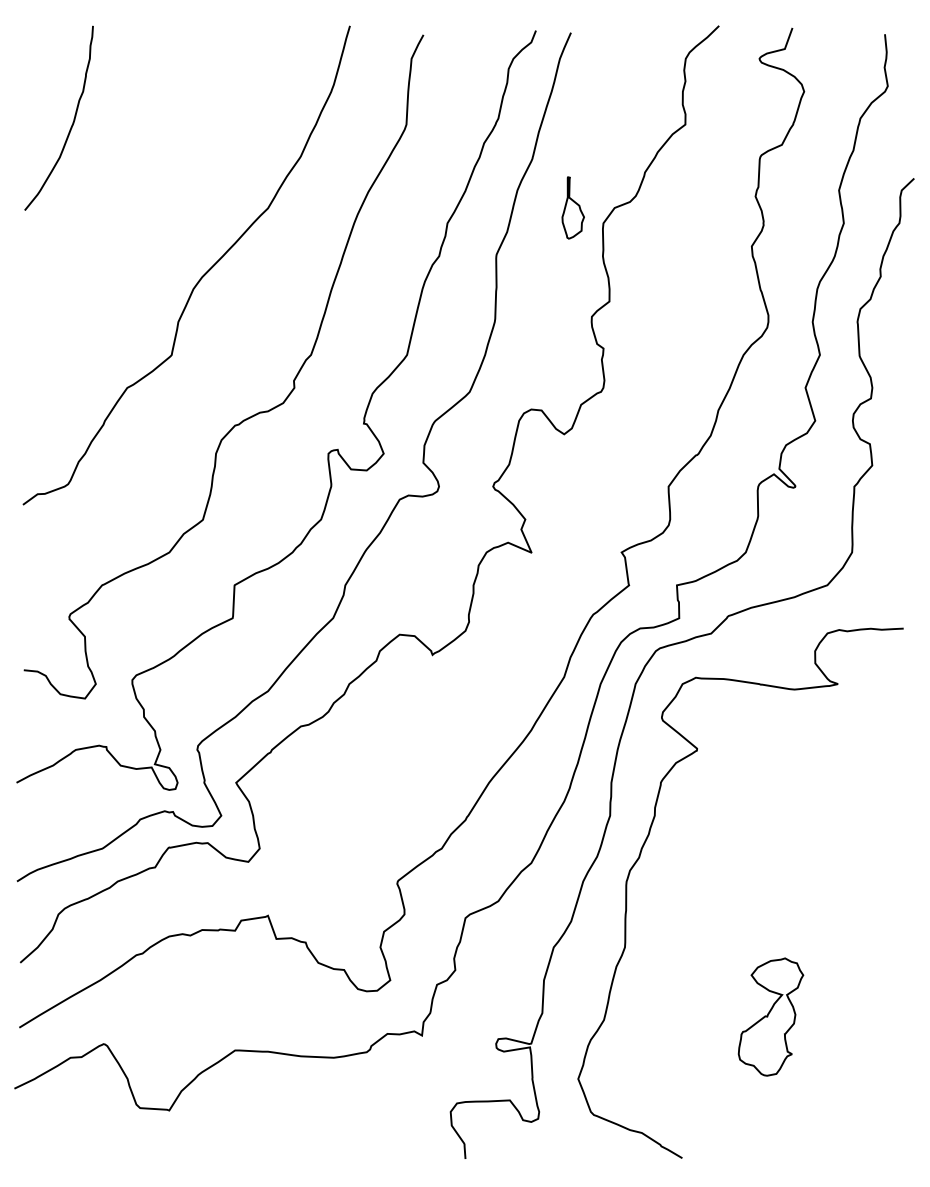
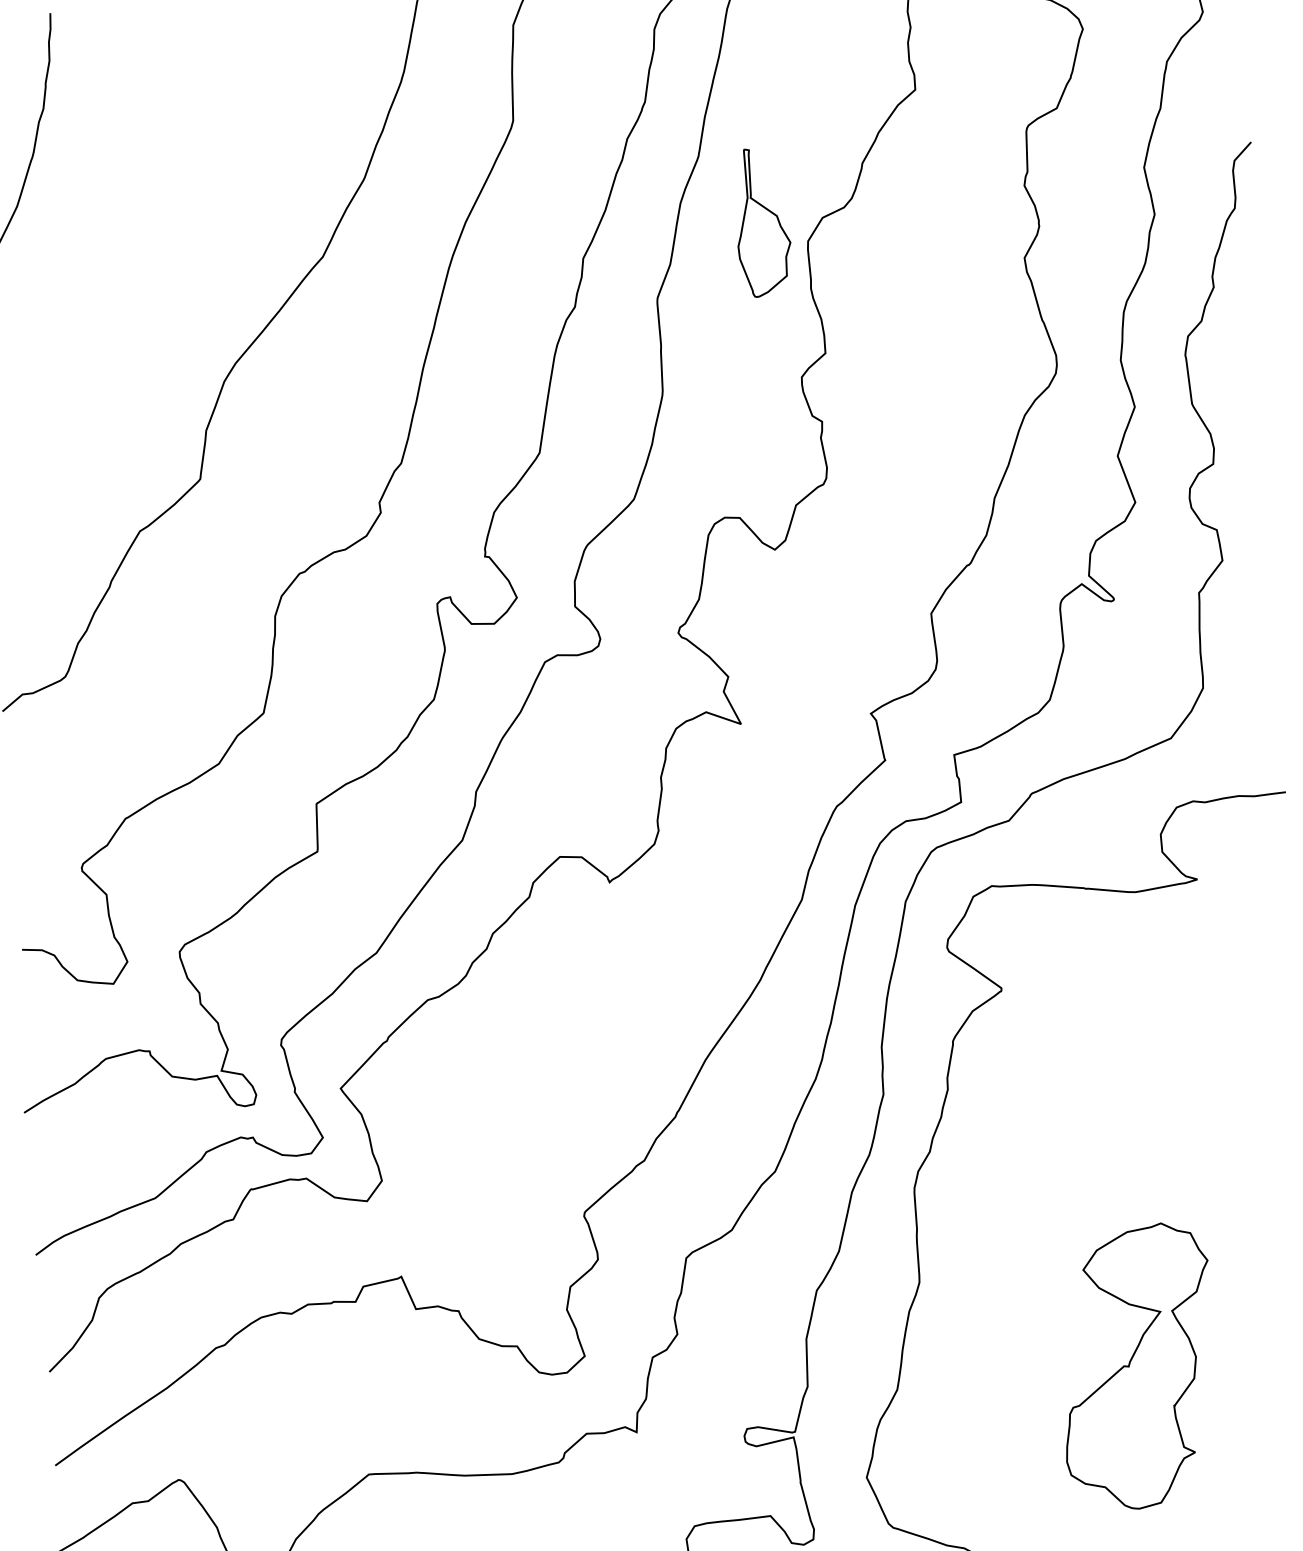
part: (573, 207) -> (763, 221), size x1.67
part: (770, 1016) -> (1136, 1366), size x1.67

